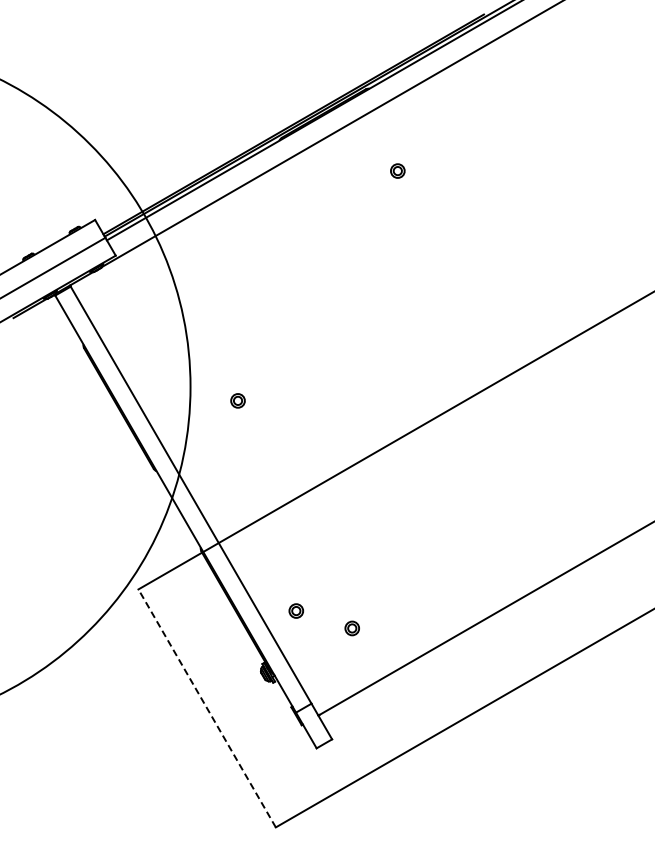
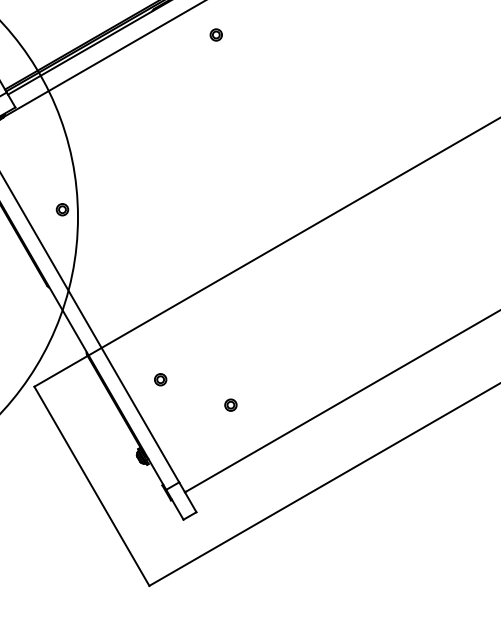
part: (397, 170) -> (216, 34), moved
part: (237, 400) -> (62, 209), moved
part: (296, 610) -> (160, 379), moved
part: (351, 628) -> (230, 405), moved
line: (206, 707) -> (91, 485), dashed -> solid

